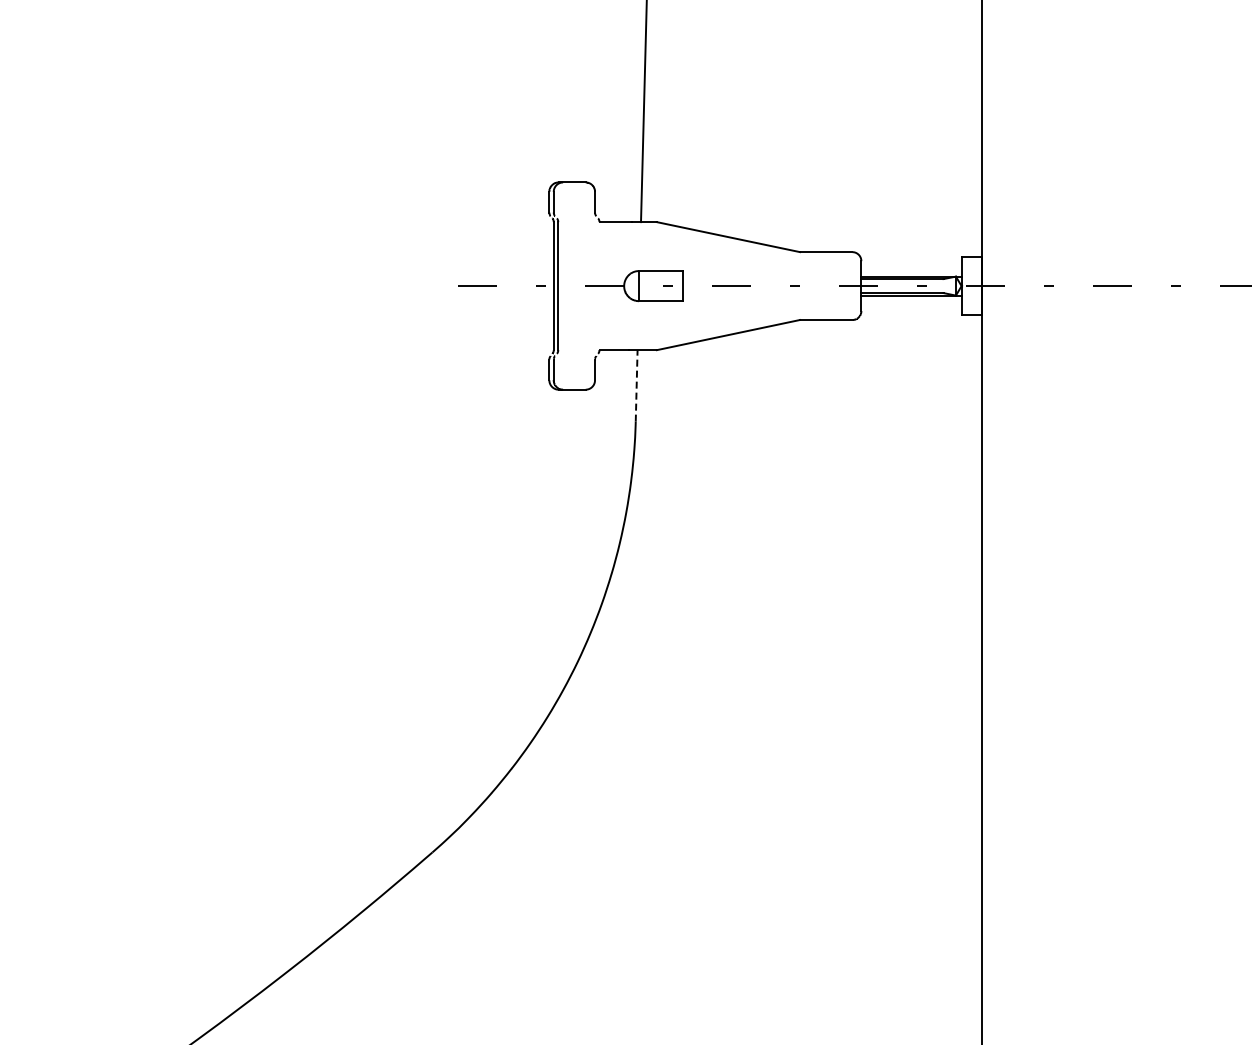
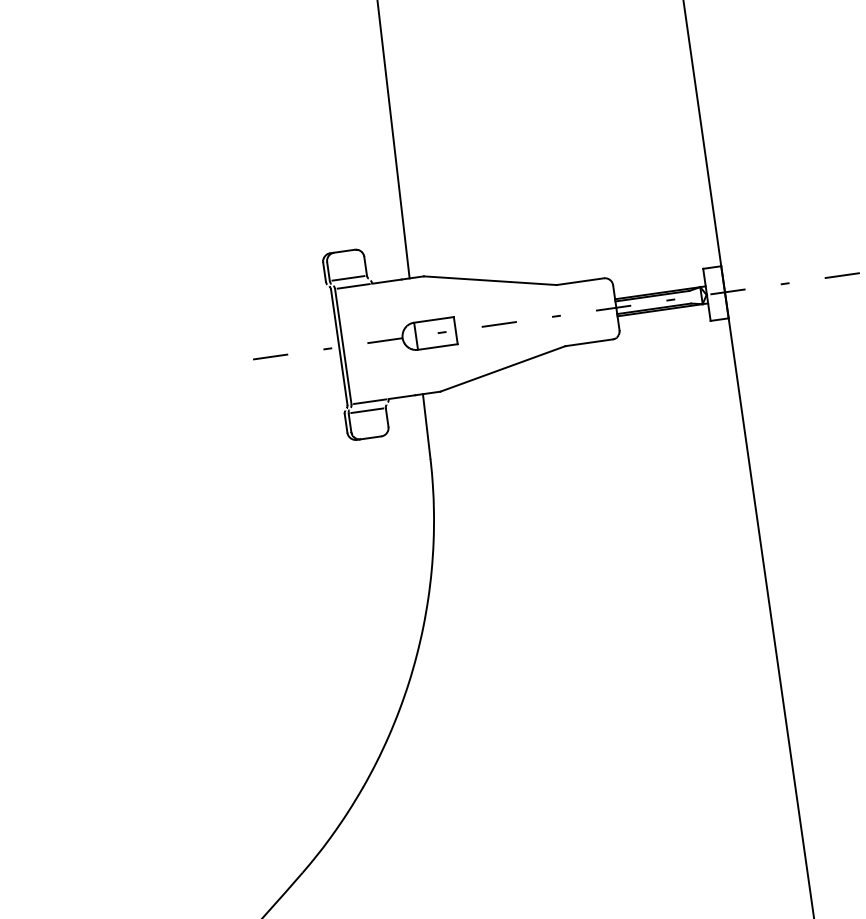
line: (574, 212) -> (348, 278), added
line: (578, 222) -> (353, 286), added
line: (578, 350) -> (369, 402), added
line: (574, 359) -> (367, 410), added
line: (636, 385) -> (426, 426), dashed -> solid

